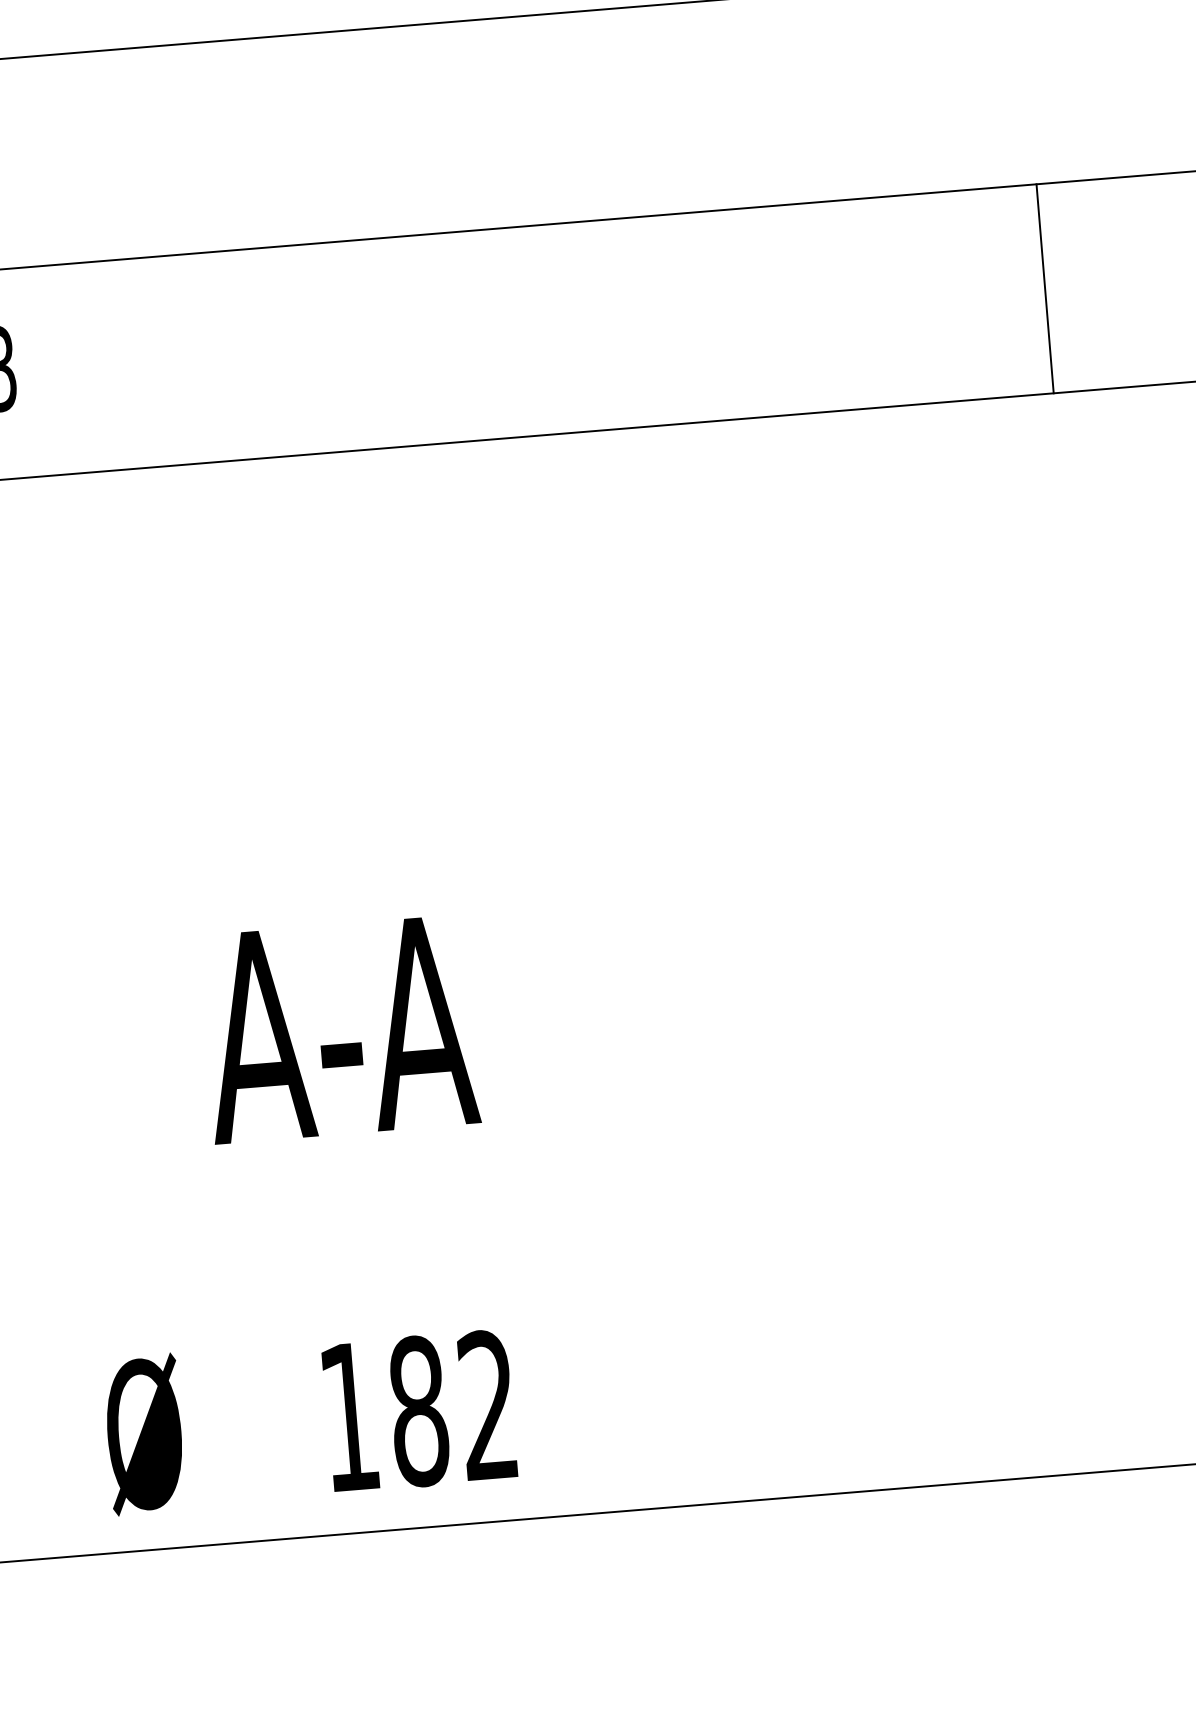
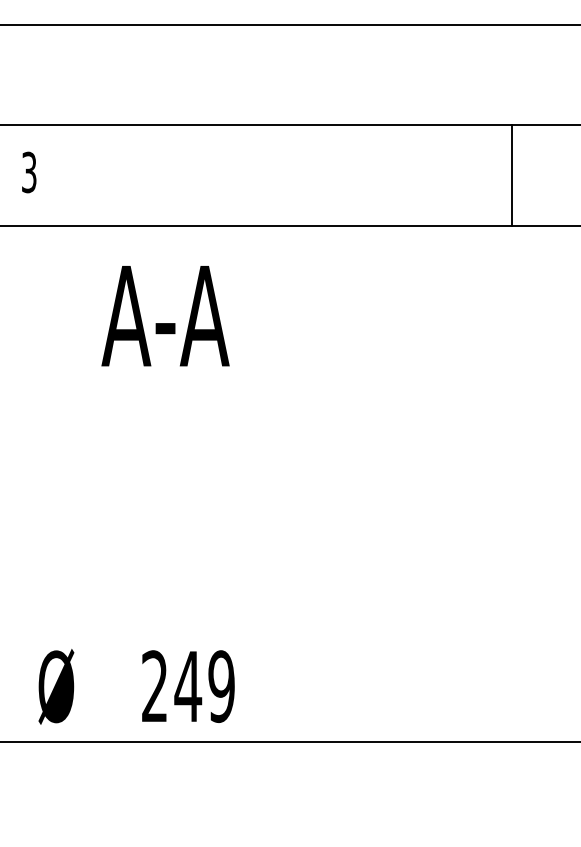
line: (1045, 289) -> (512, 175), moved
text: (339, 1030) -> (165, 316), moved
text: (419, 1411) -> (188, 686), 182 -> 249

